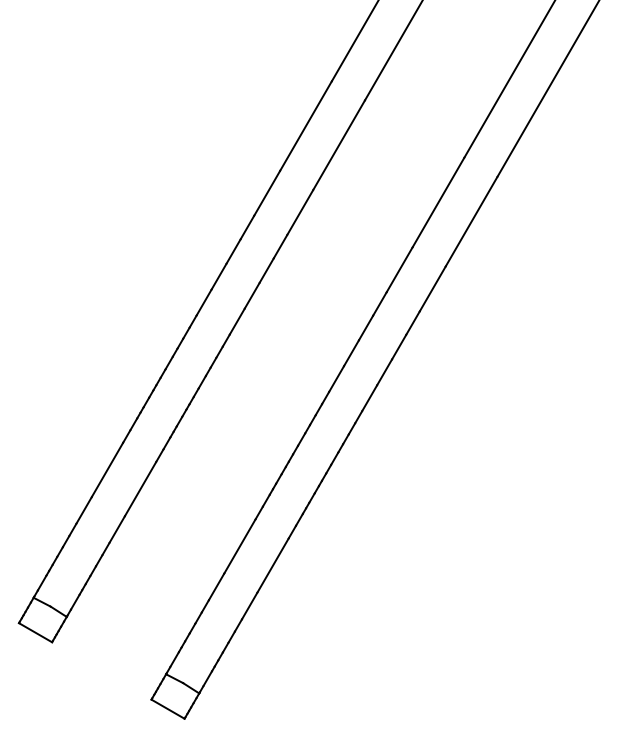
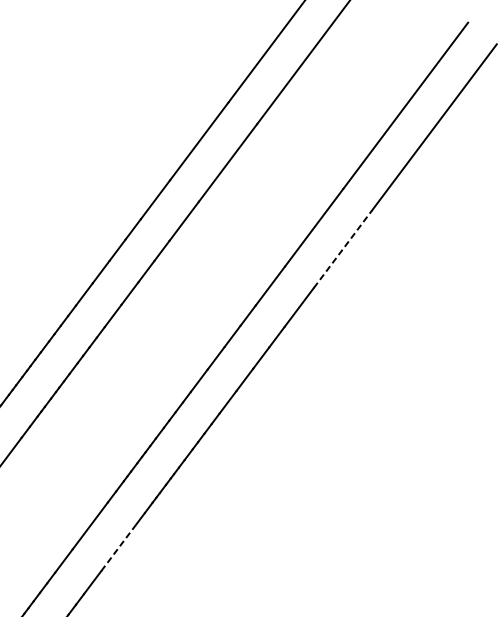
line: (471, 221) -> (342, 249), solid -> dashed
line: (273, 565) -> (119, 547), solid -> dashed

